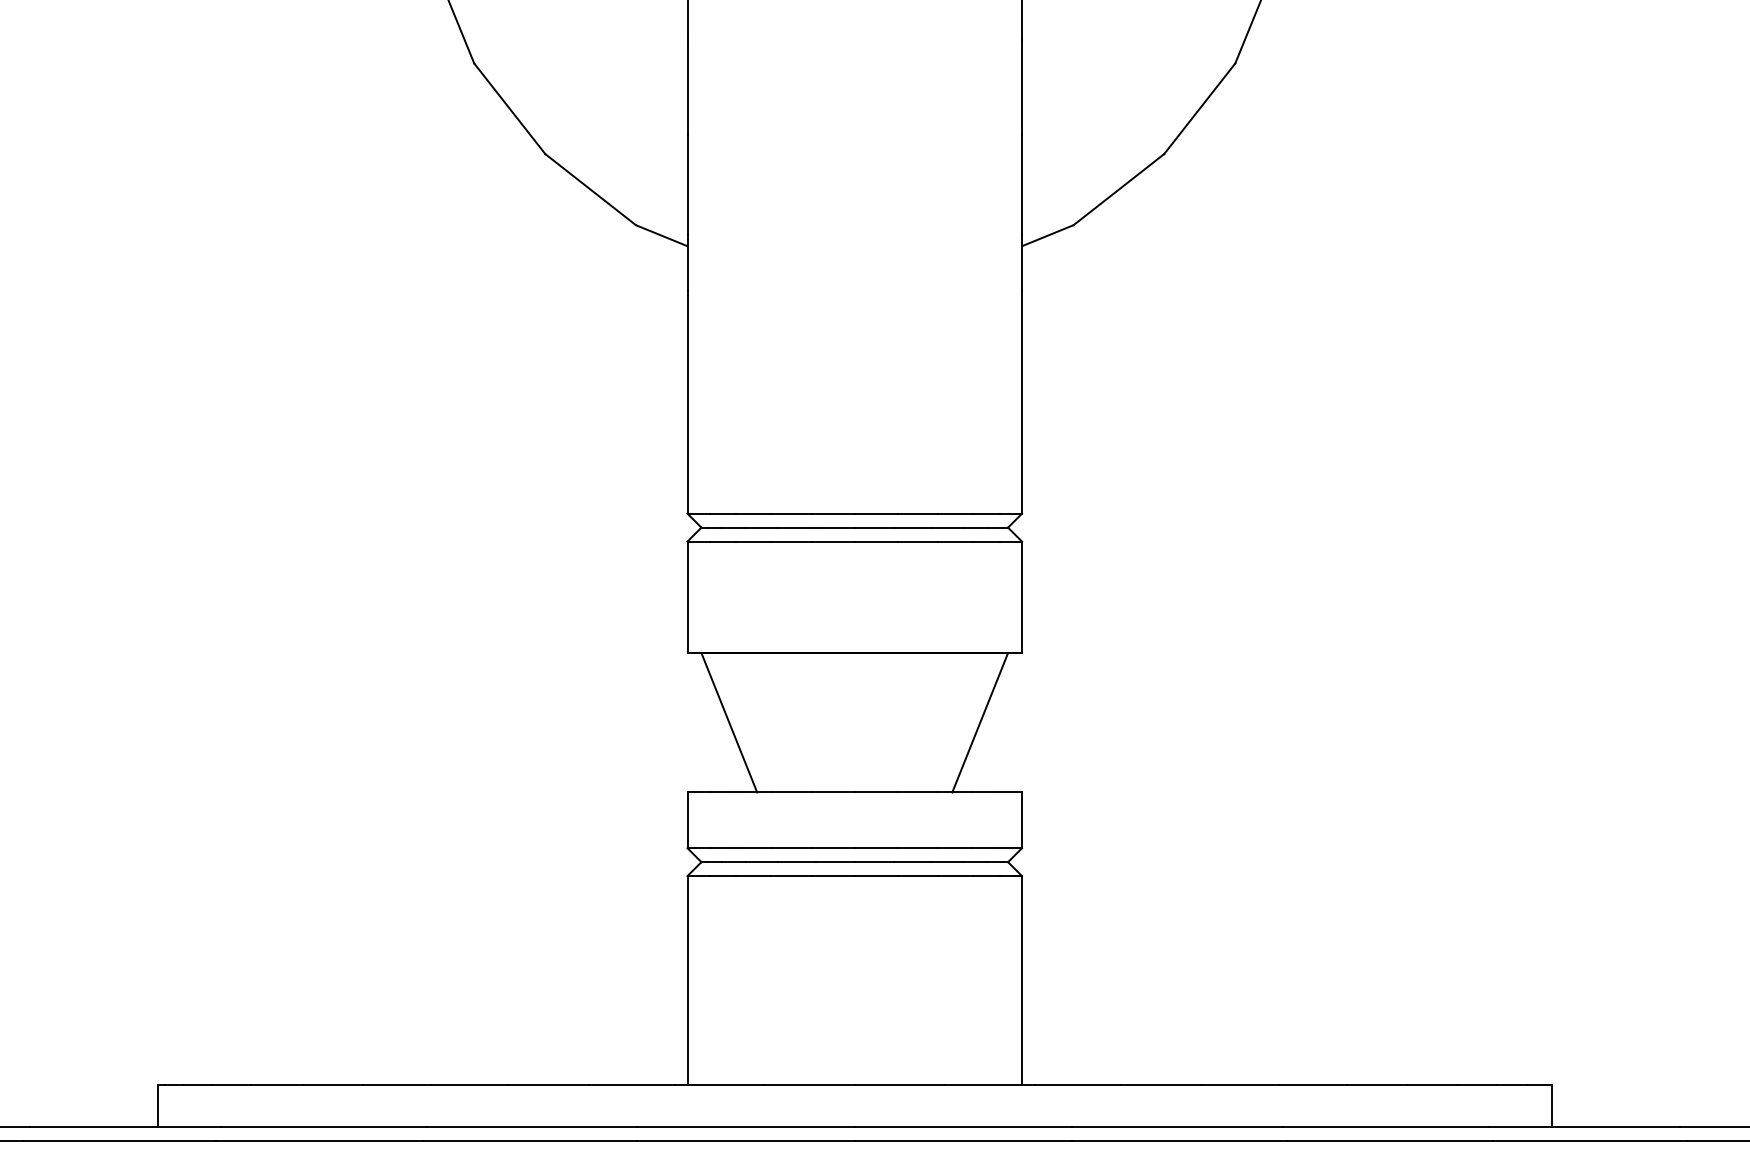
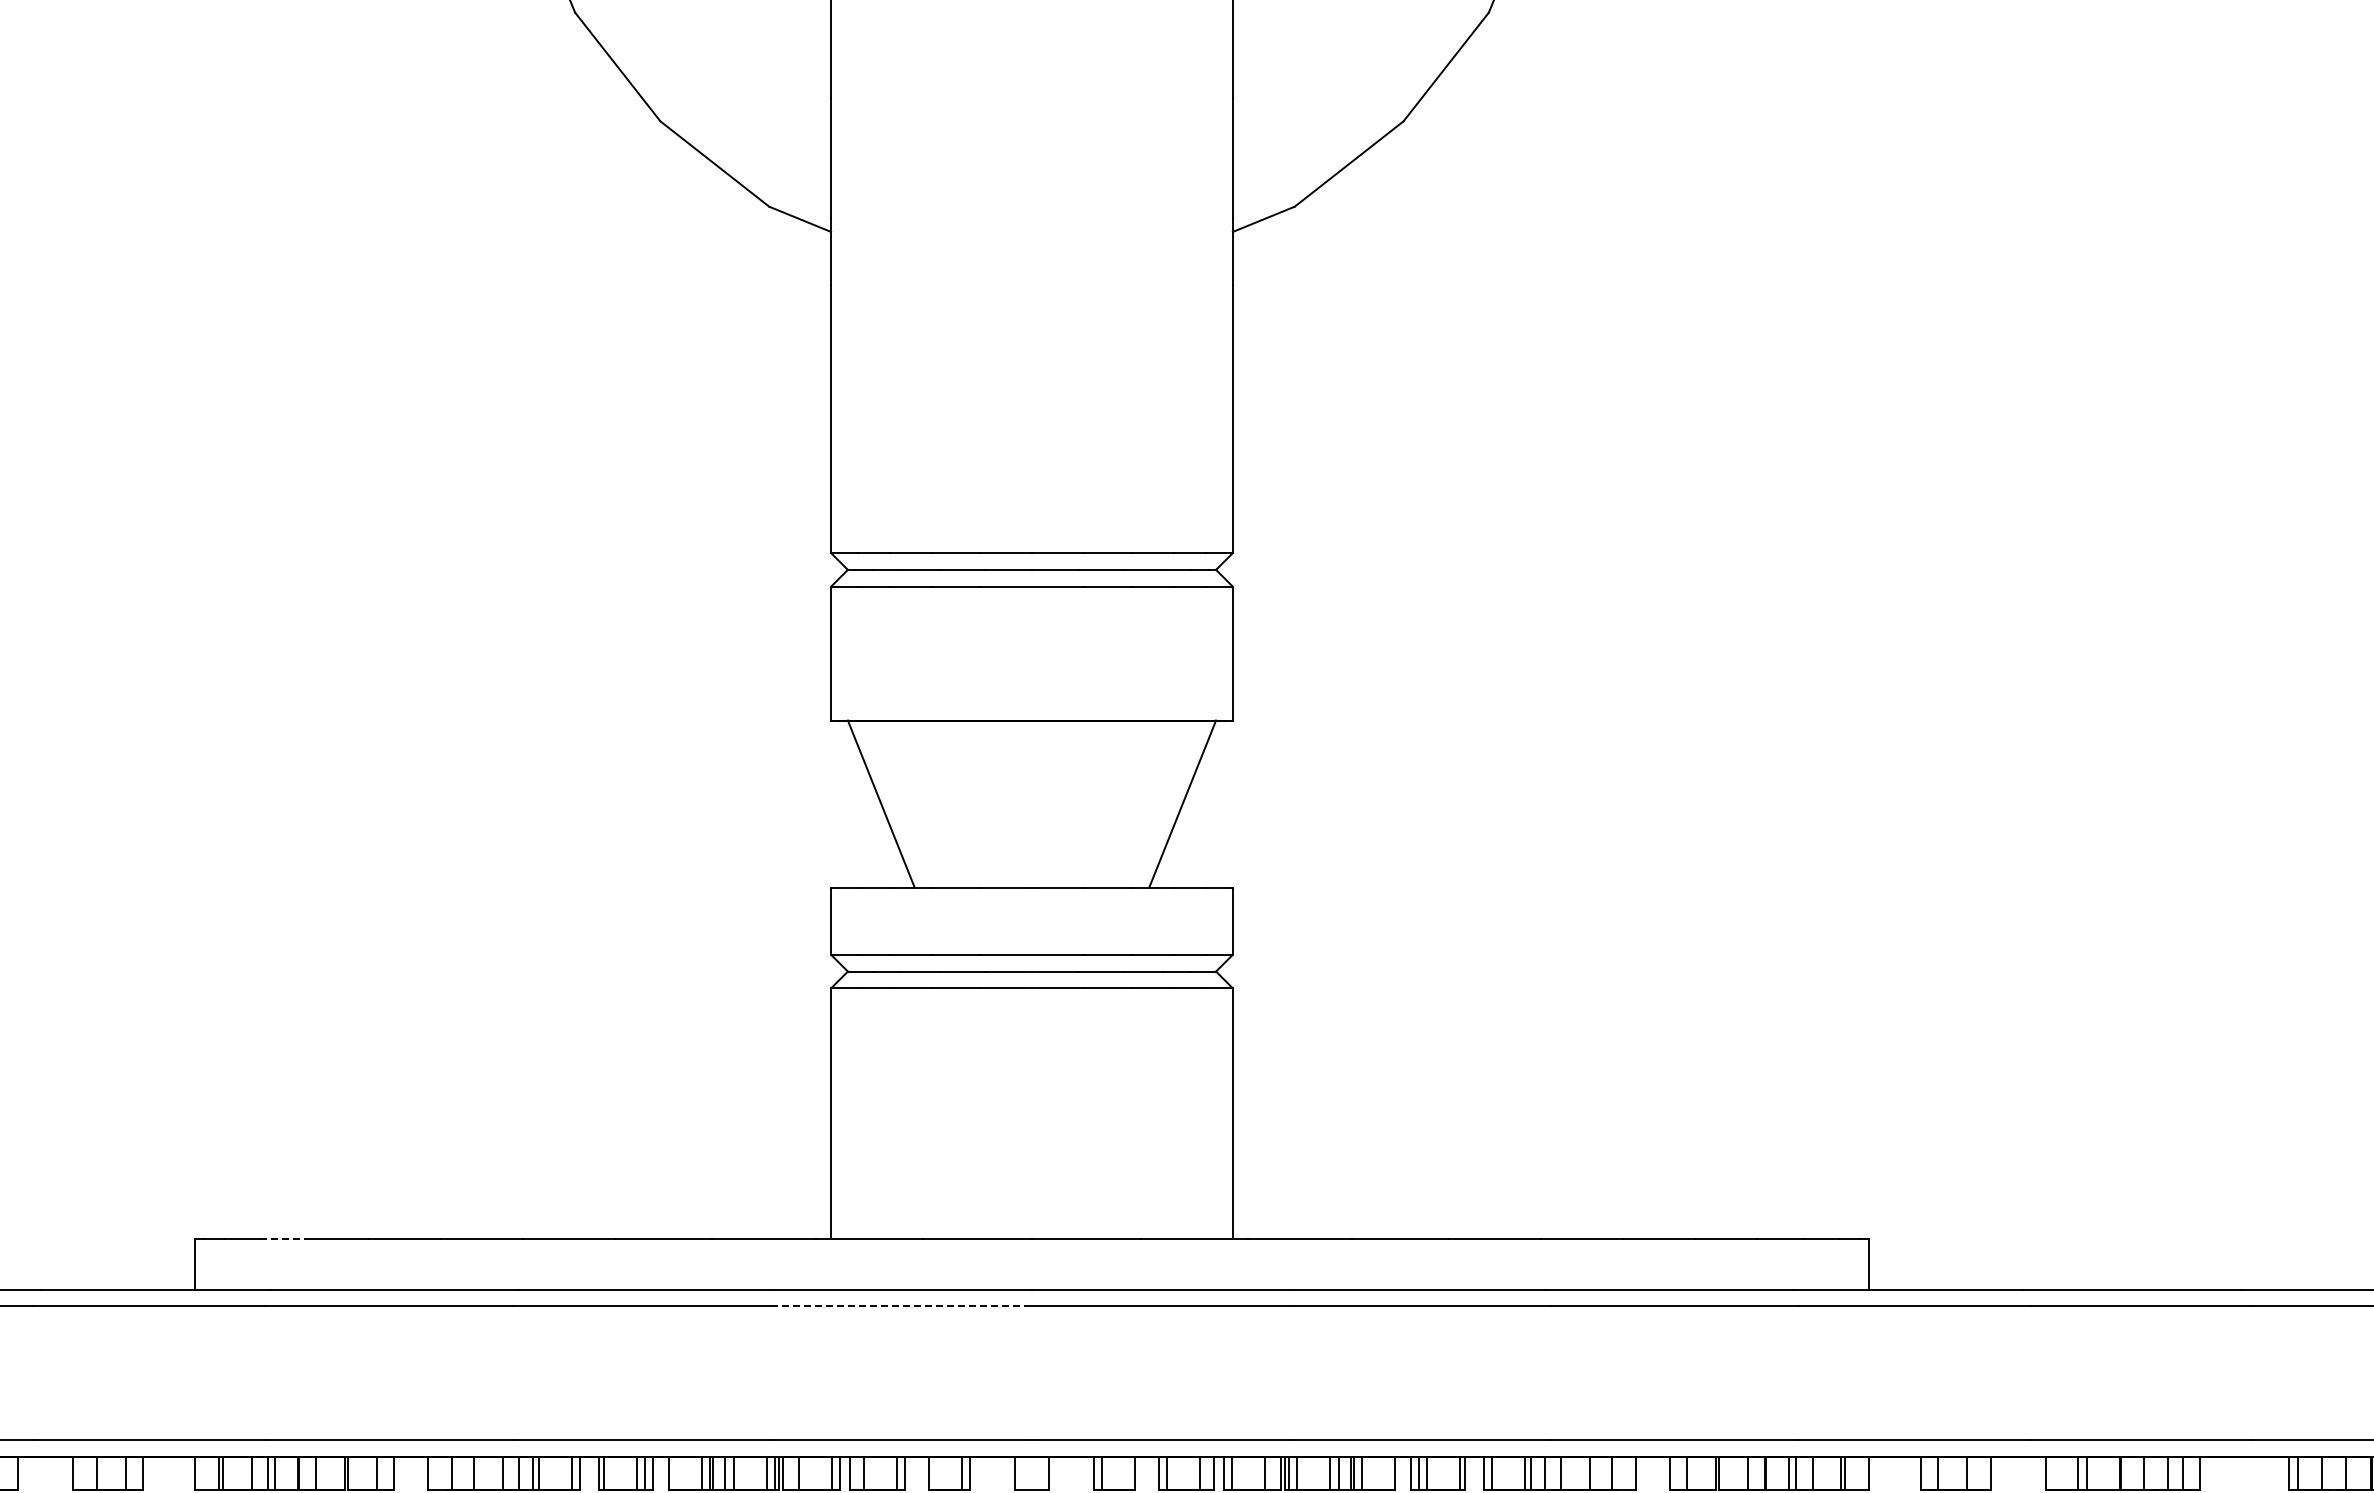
line: (232, 1085) -> (284, 1239), solid -> dashed
line: (746, 1141) -> (901, 1306), solid -> dashed

